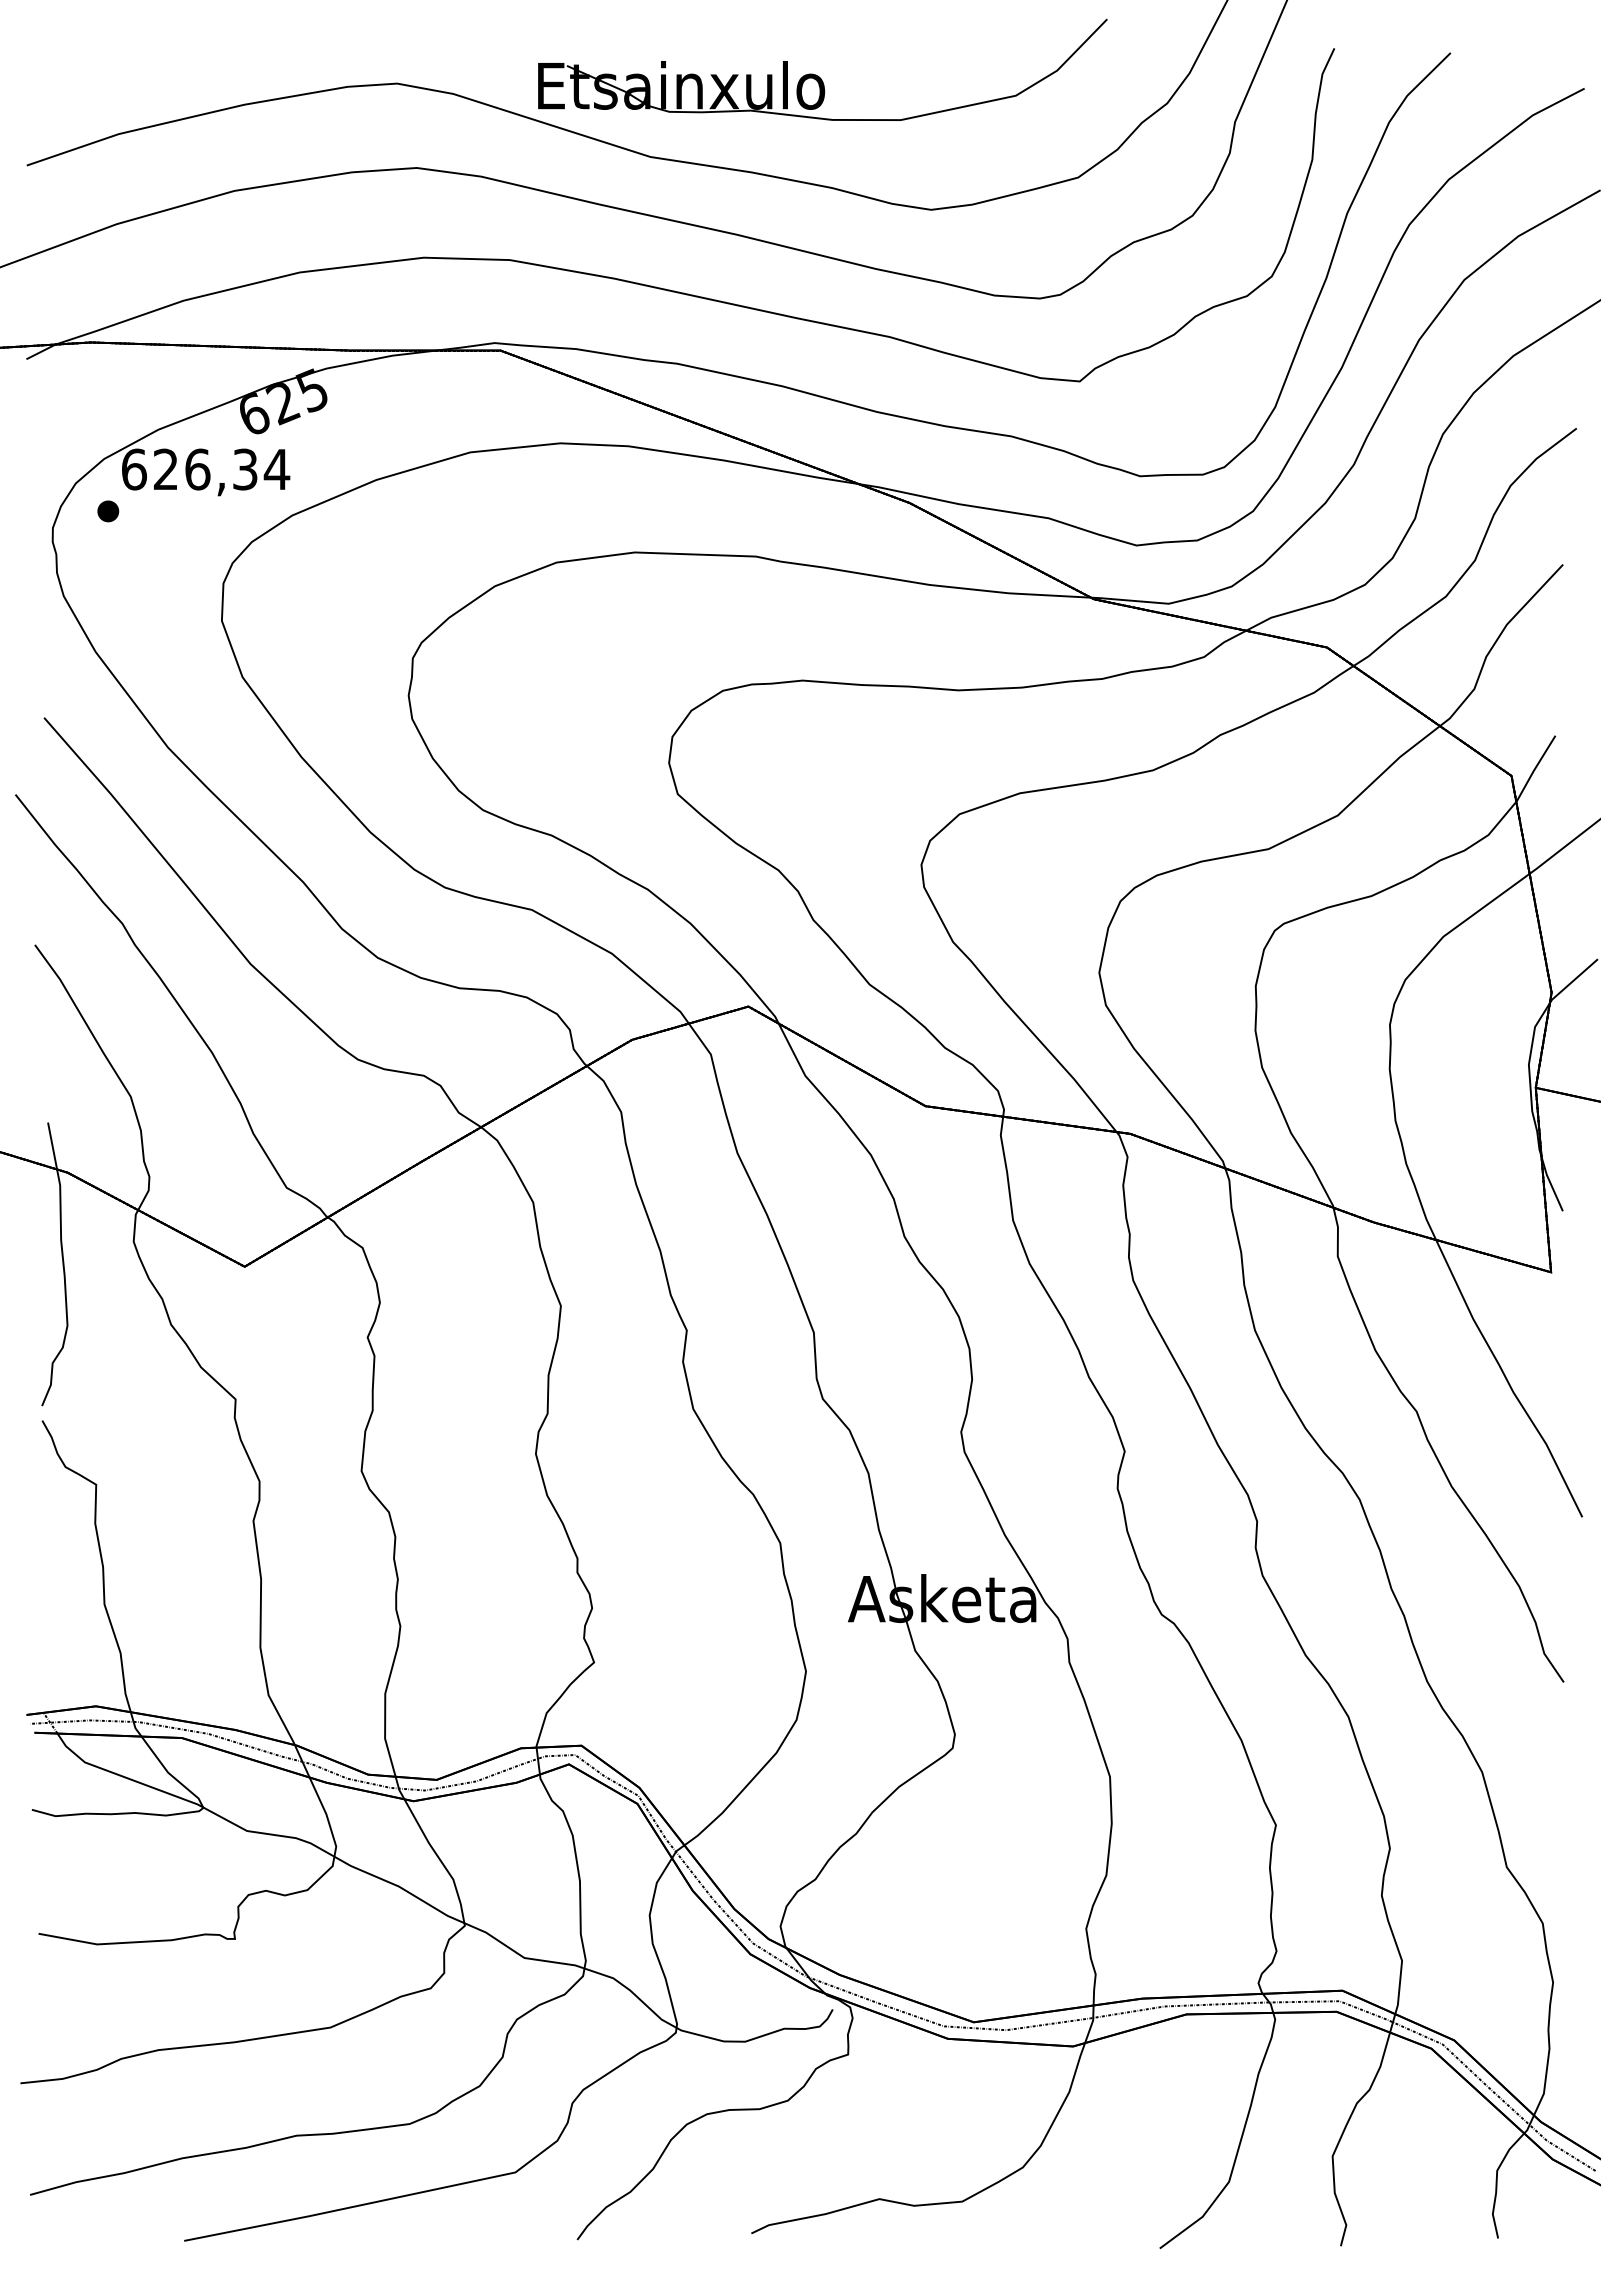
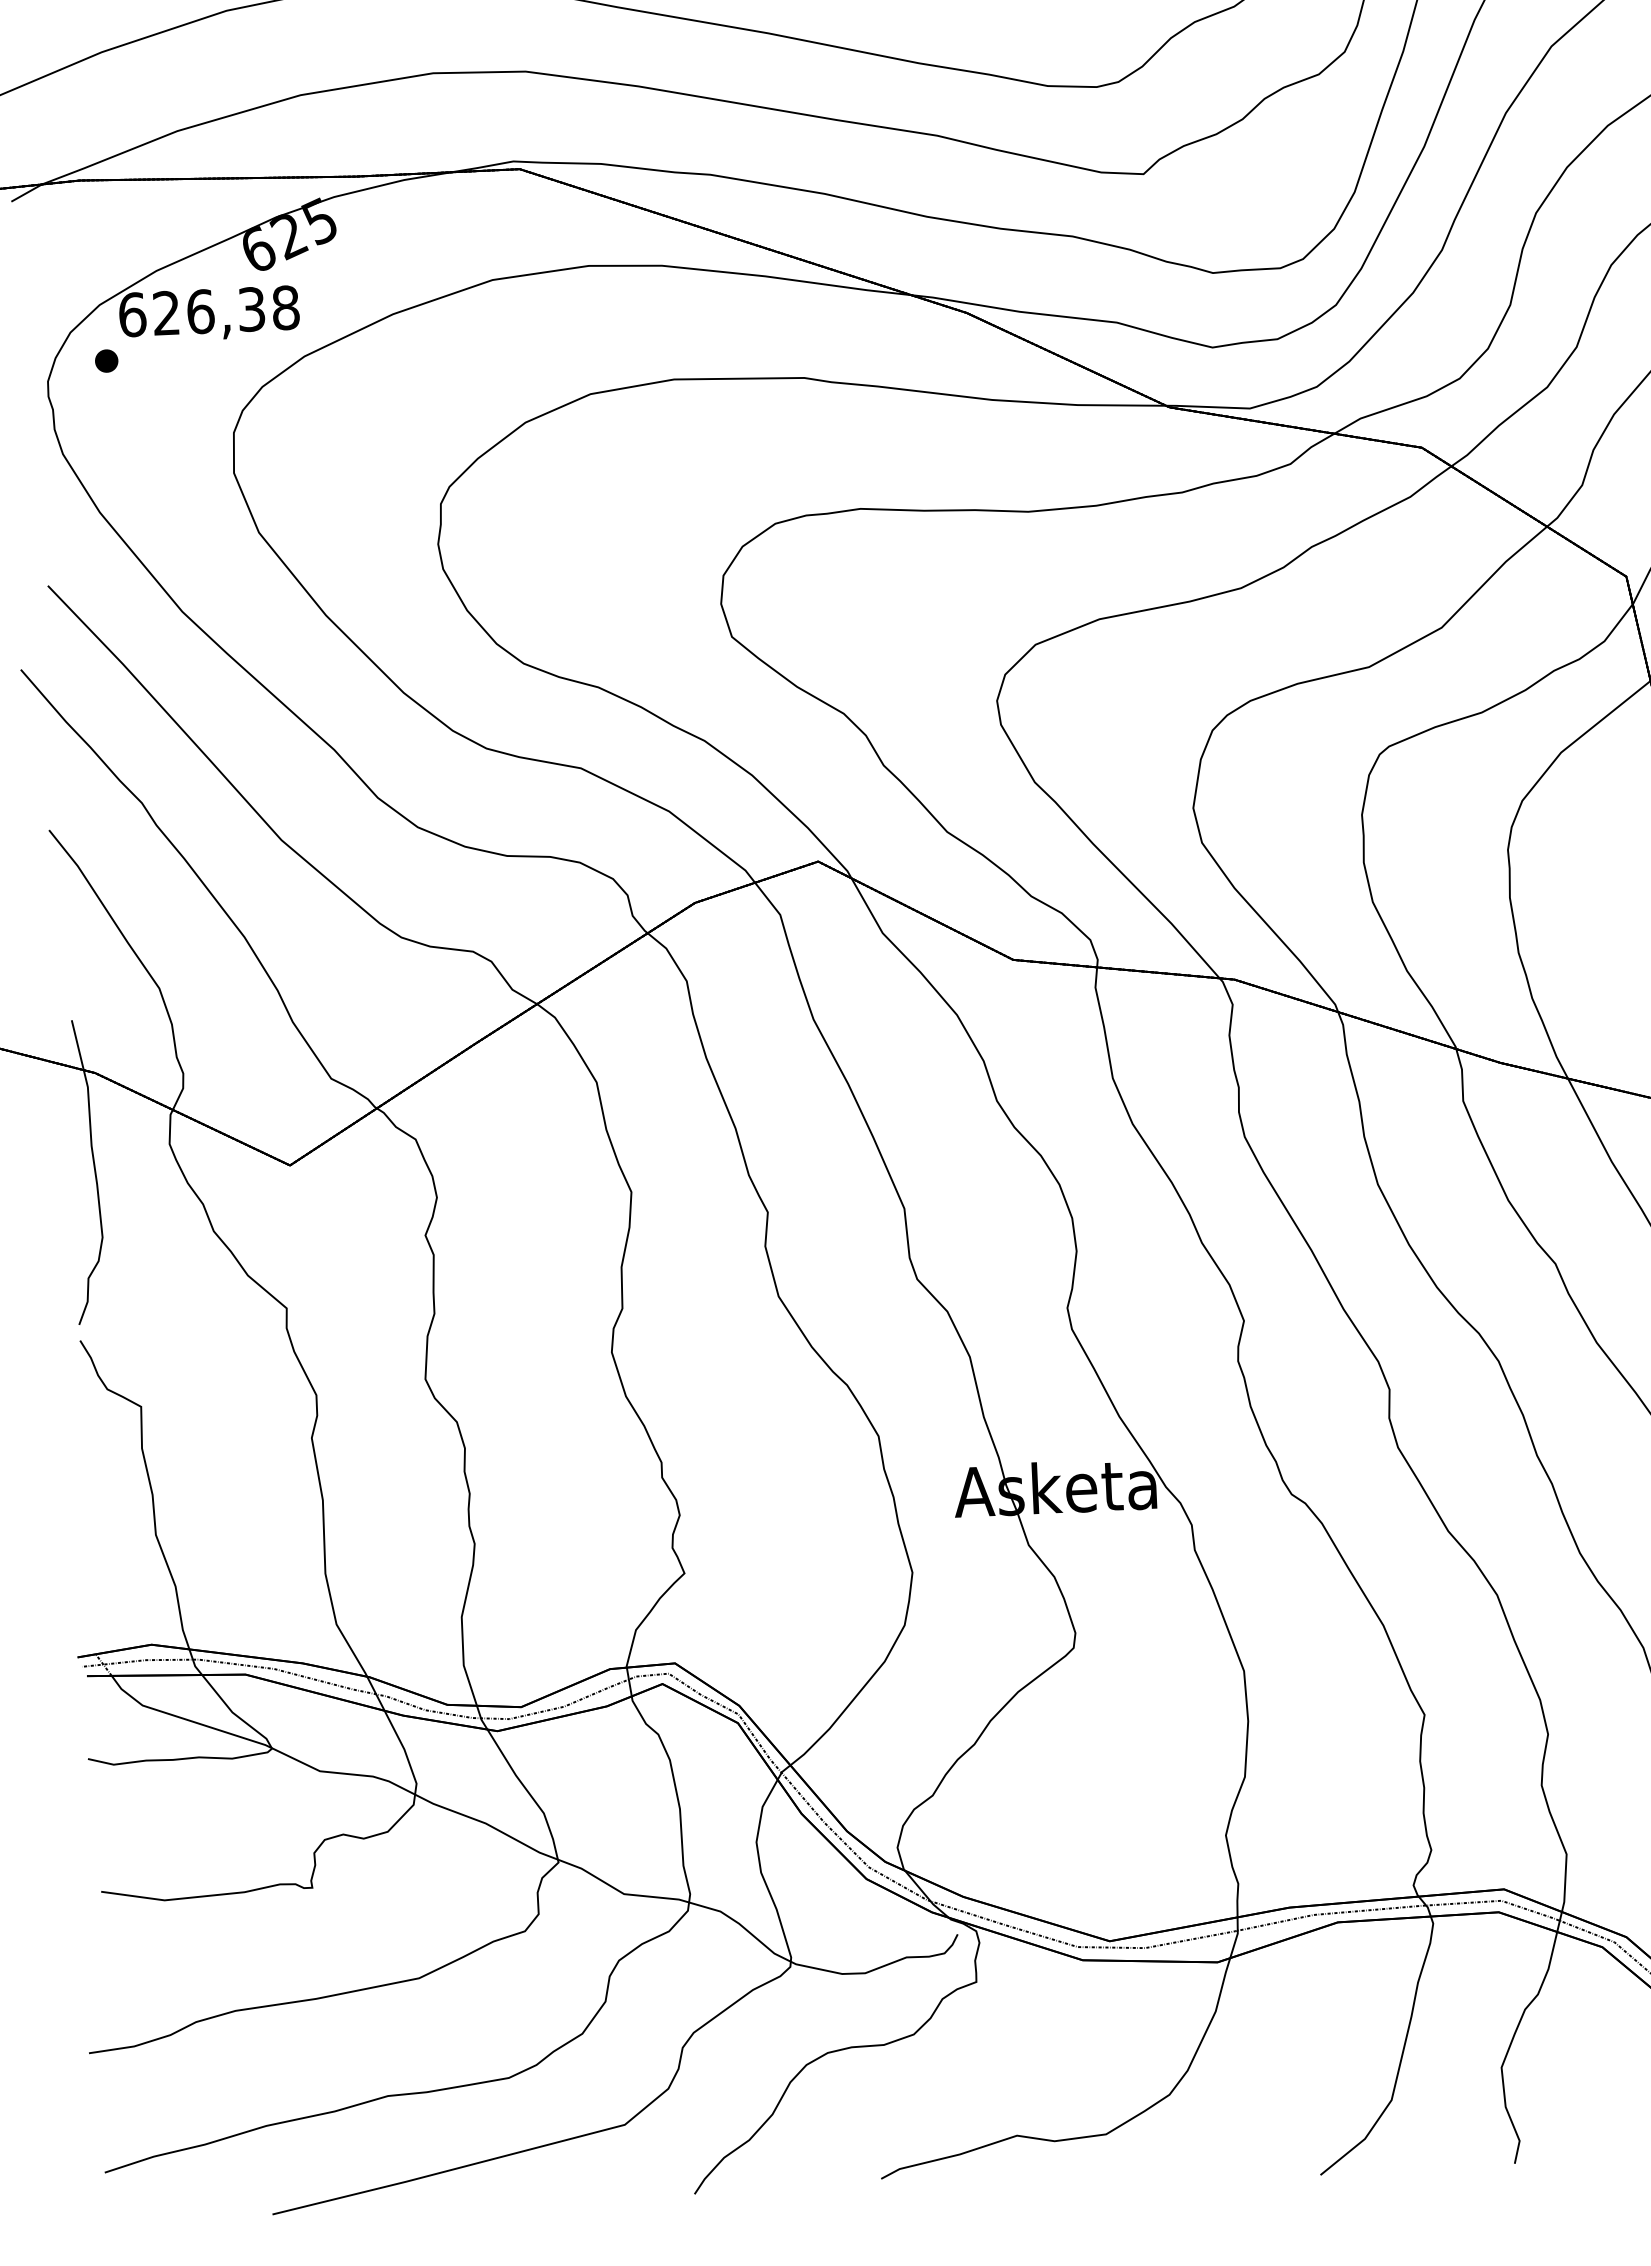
text: (276, 469) -> (285, 307), 626,34 -> 626,38

